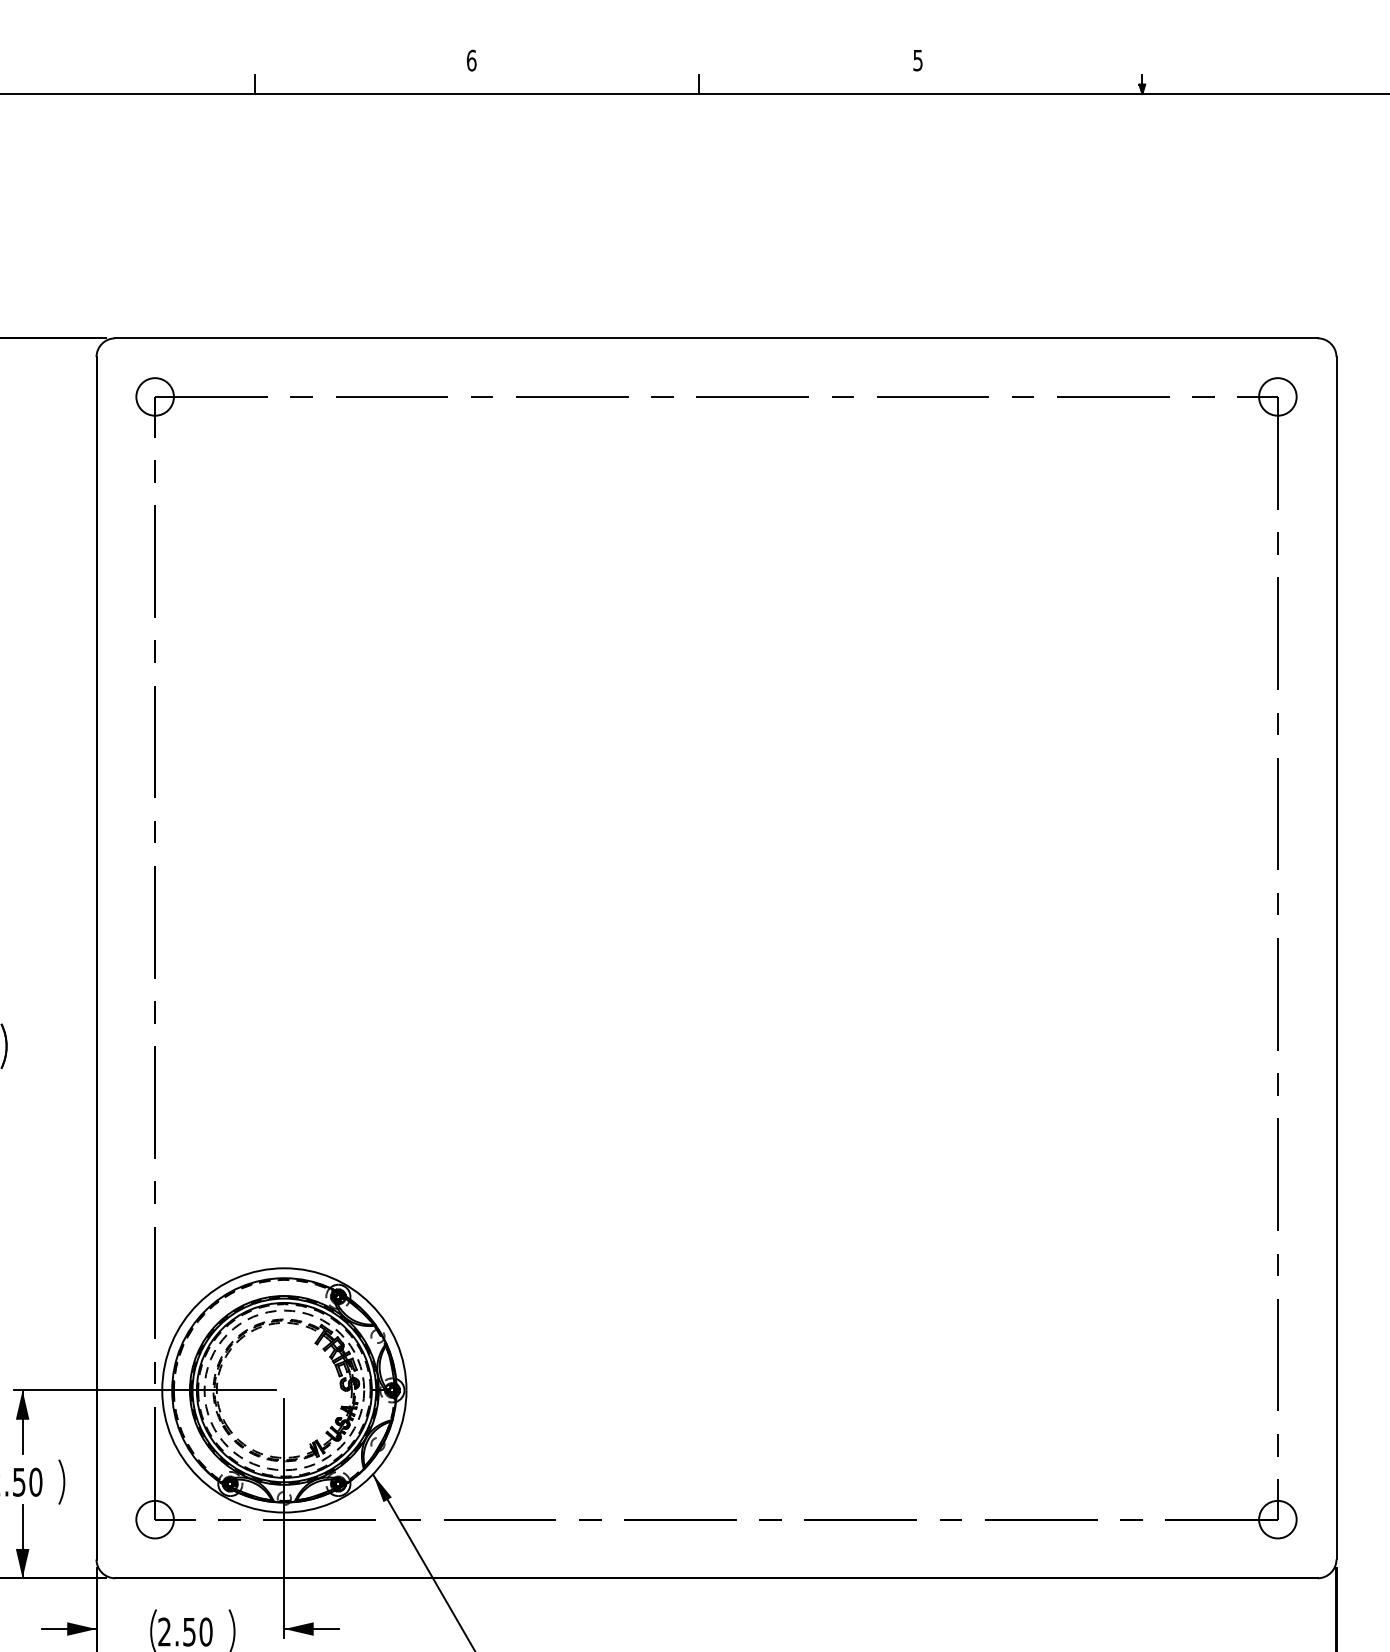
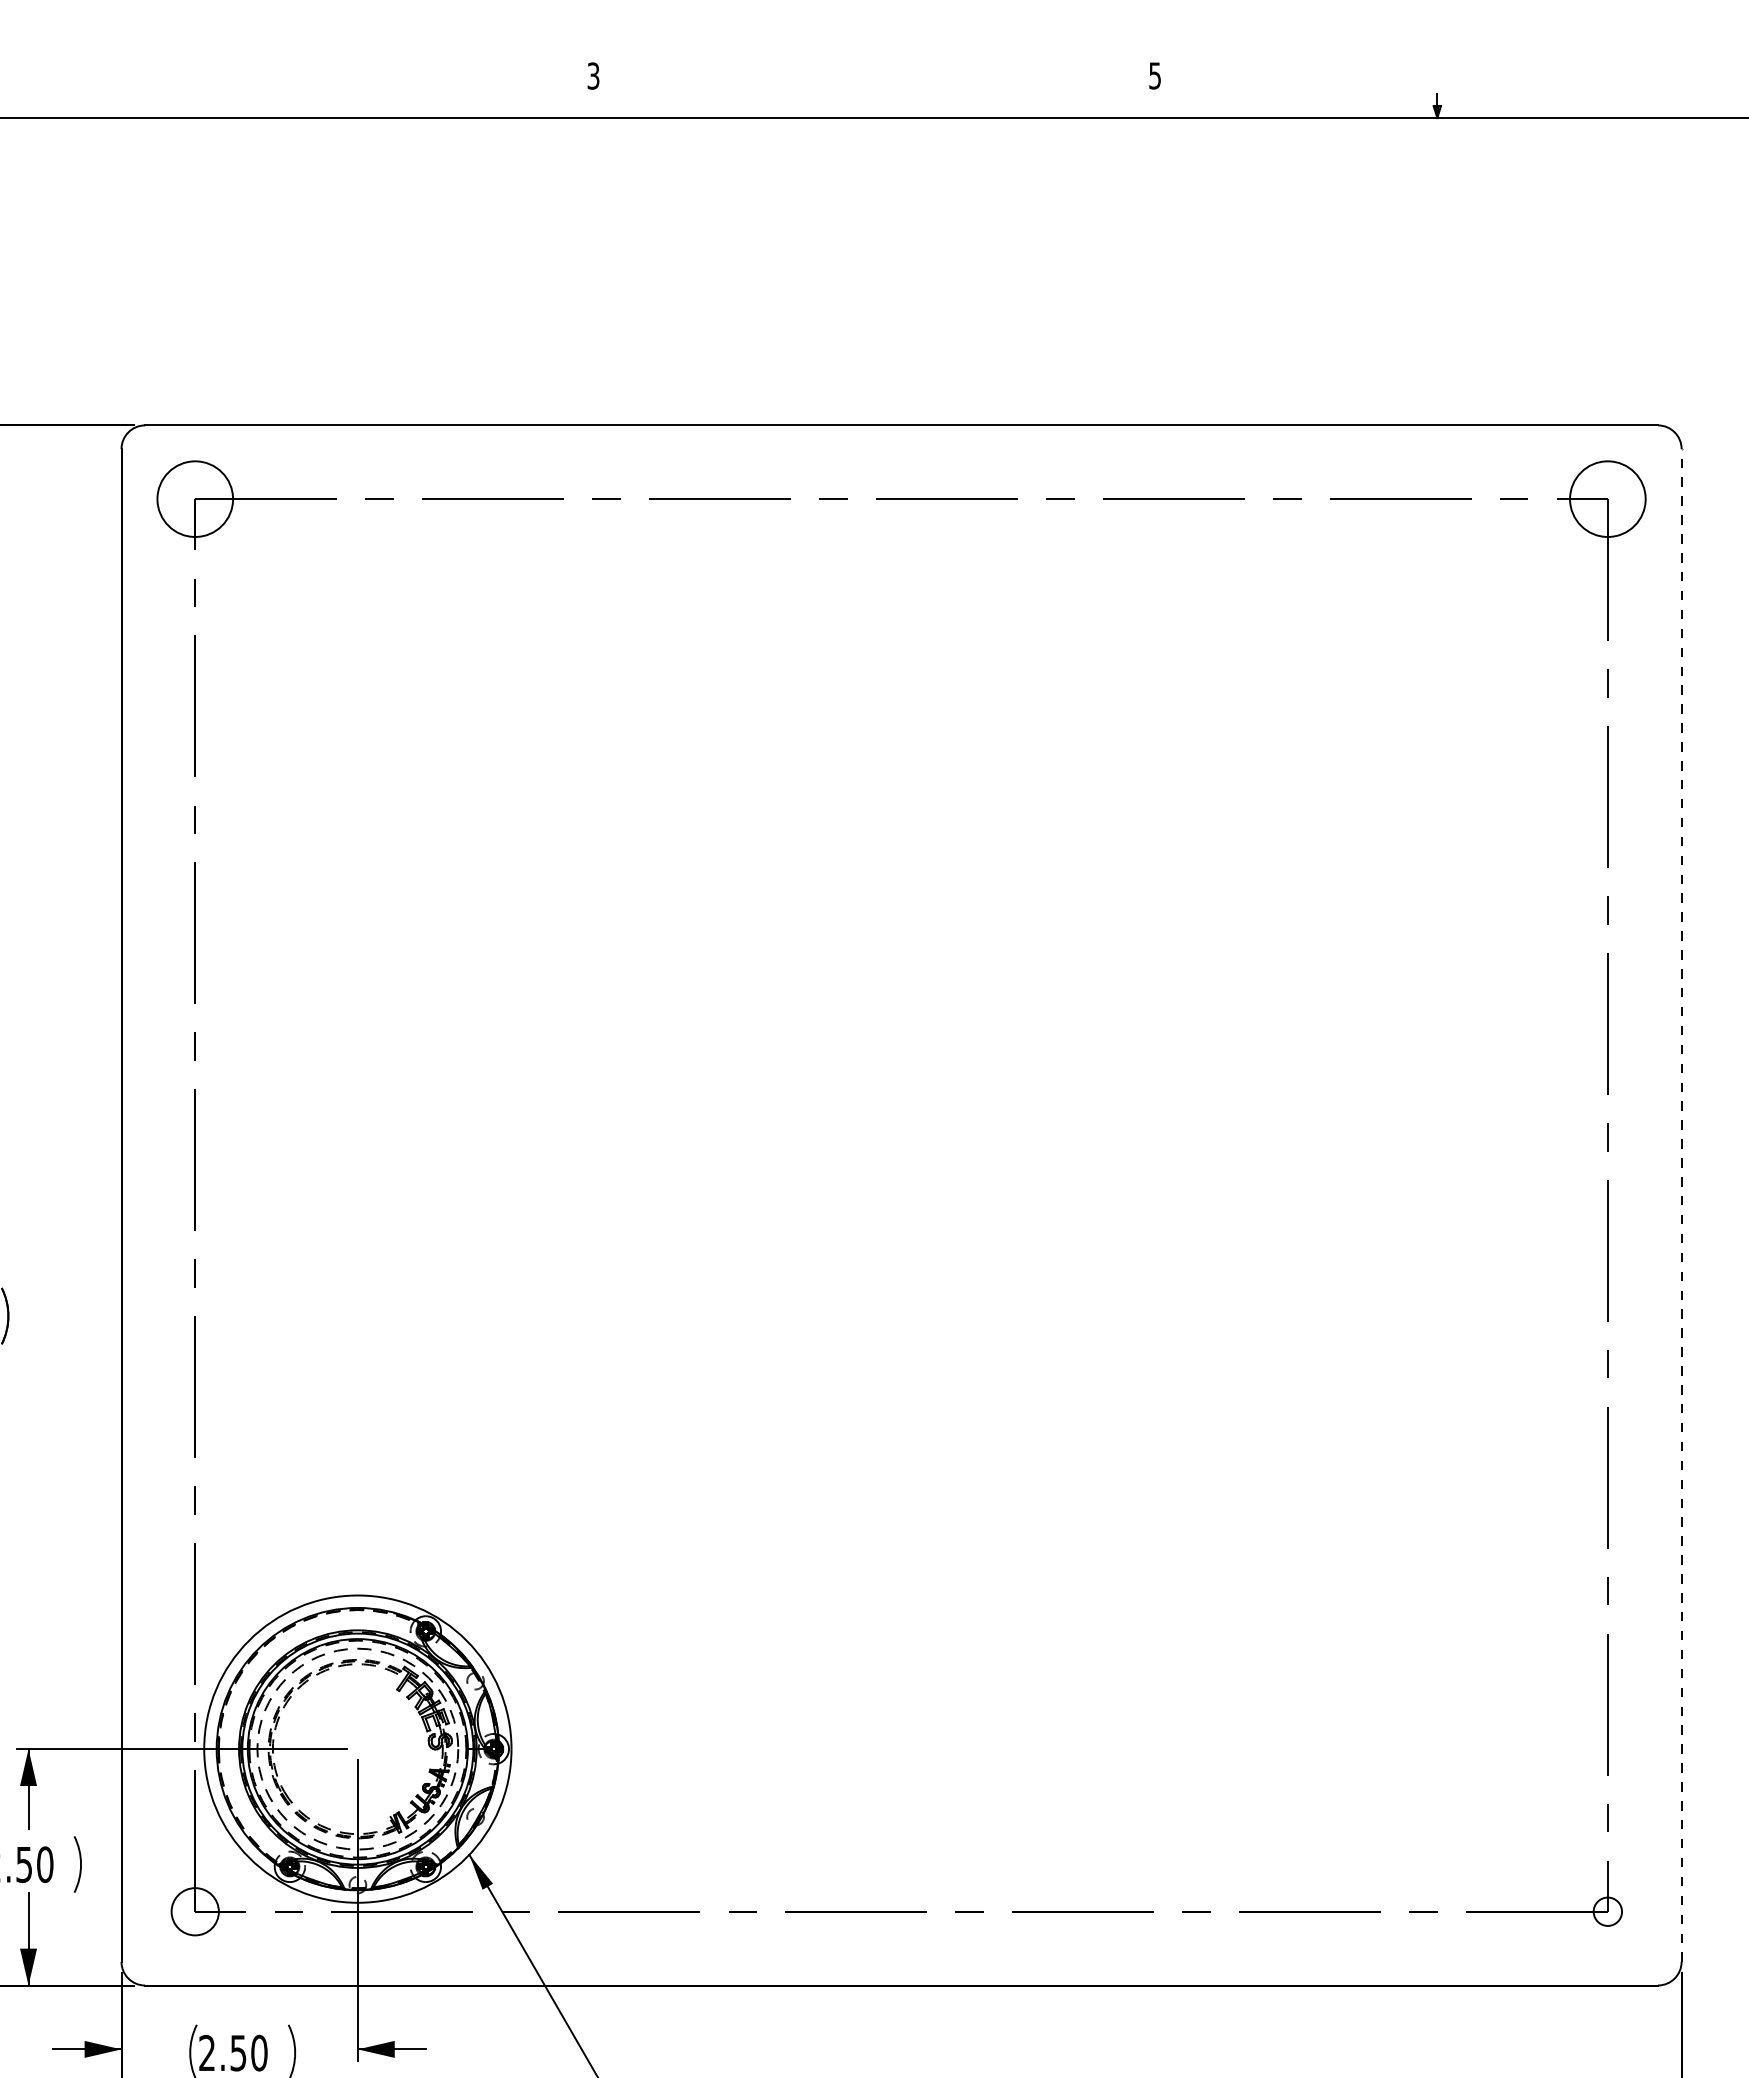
text: (471, 60) -> (593, 75), 6 -> 3
line: (254, 84) -> (320, 105), removed
line: (698, 84) -> (878, 105), removed
circle: (154, 396) -> (194, 498), size x1.6
circle: (1277, 396) -> (1607, 498), size x1.6
line: (1336, 957) -> (1681, 1204), solid -> dashed
circle: (1277, 1519) -> (1607, 1911), size x0.6

